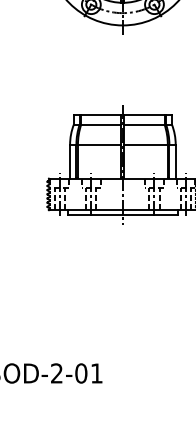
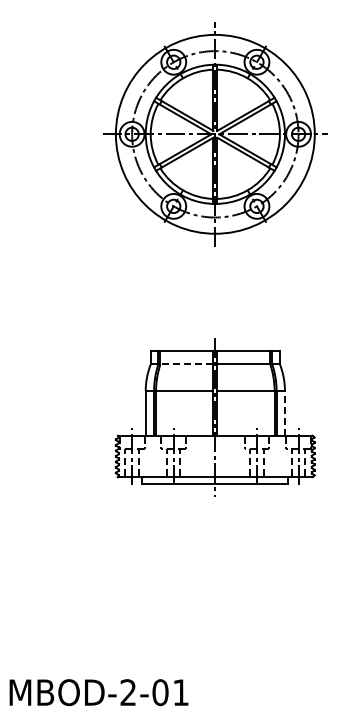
line: (101, 124) -> (186, 364), solid -> dashed
line: (175, 161) -> (284, 412), solid -> dashed

